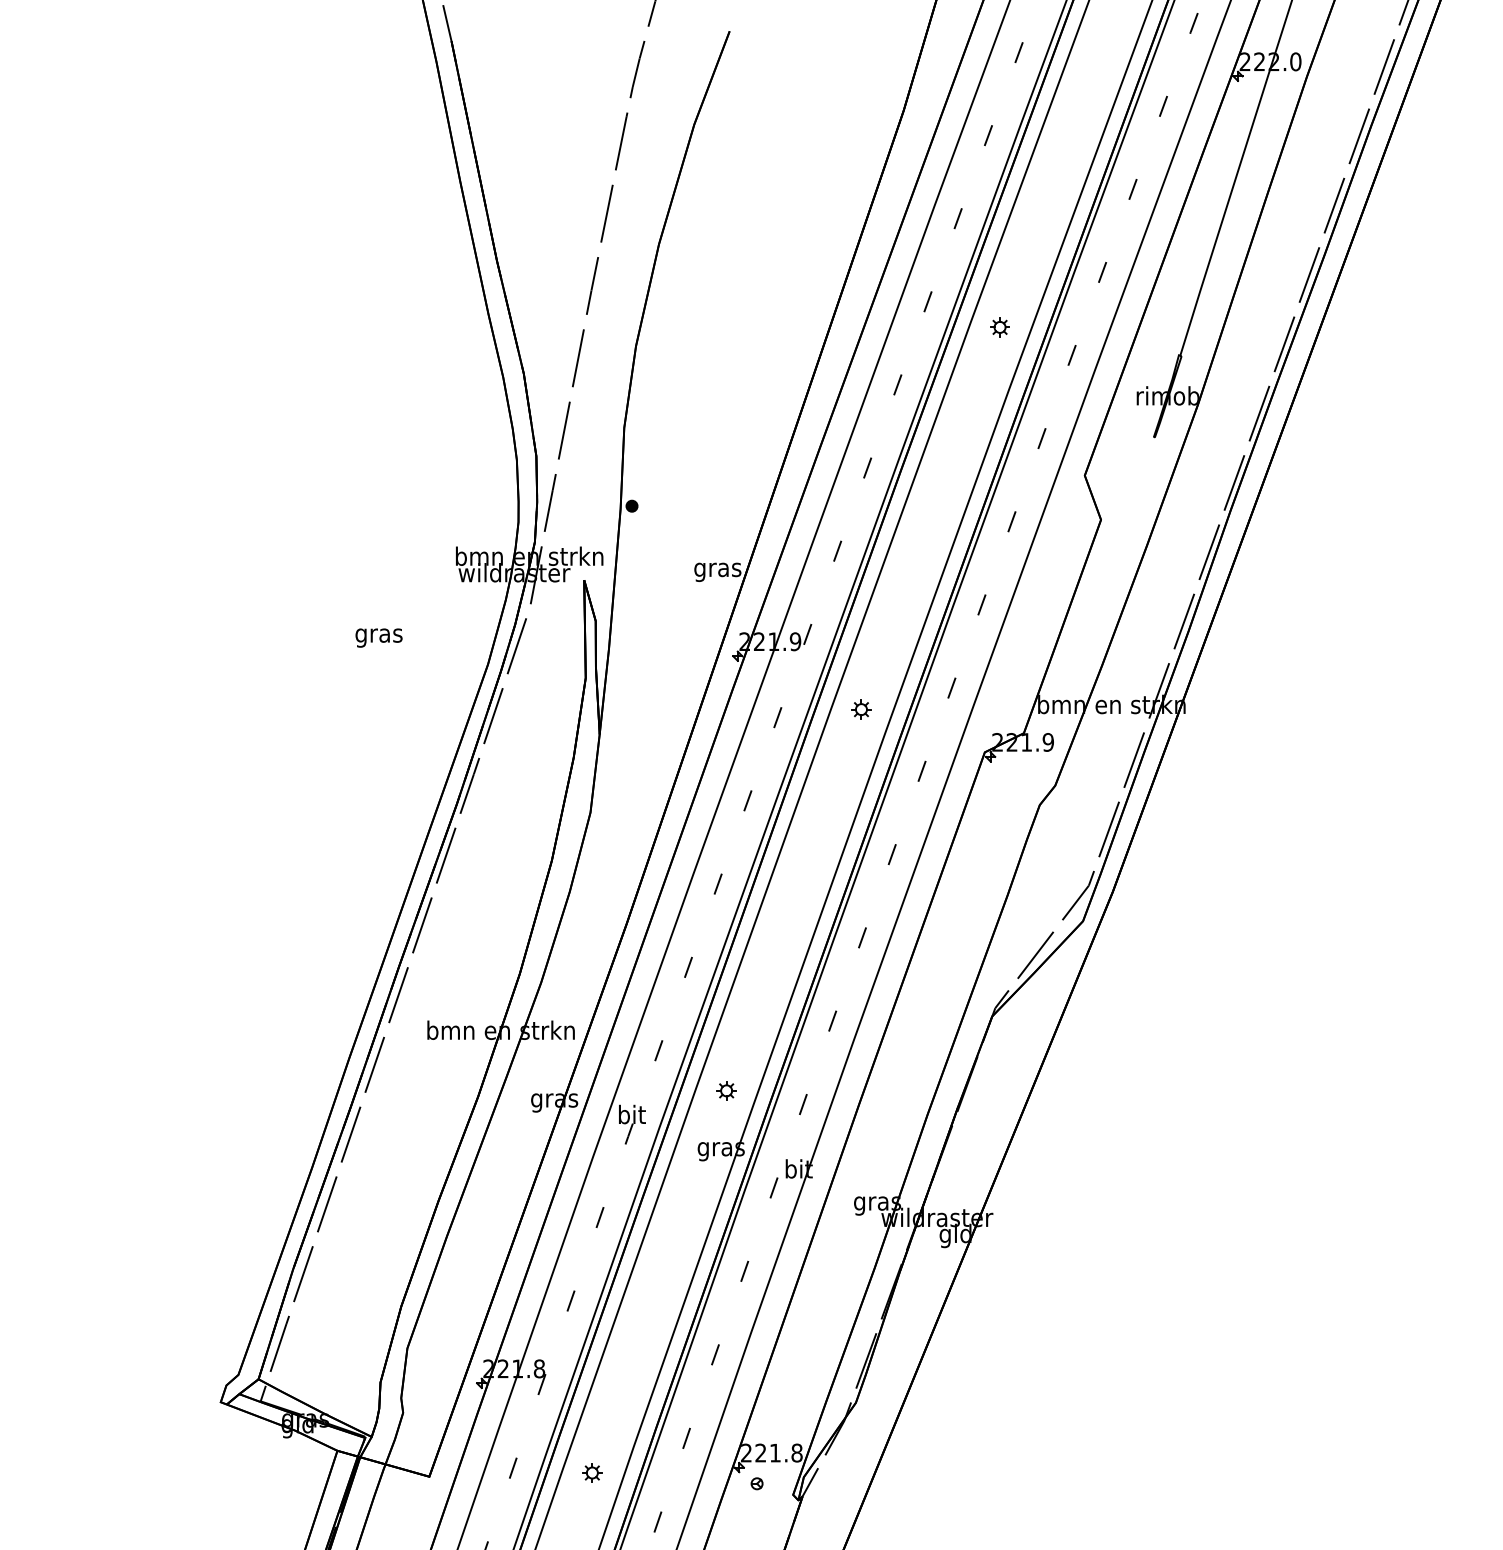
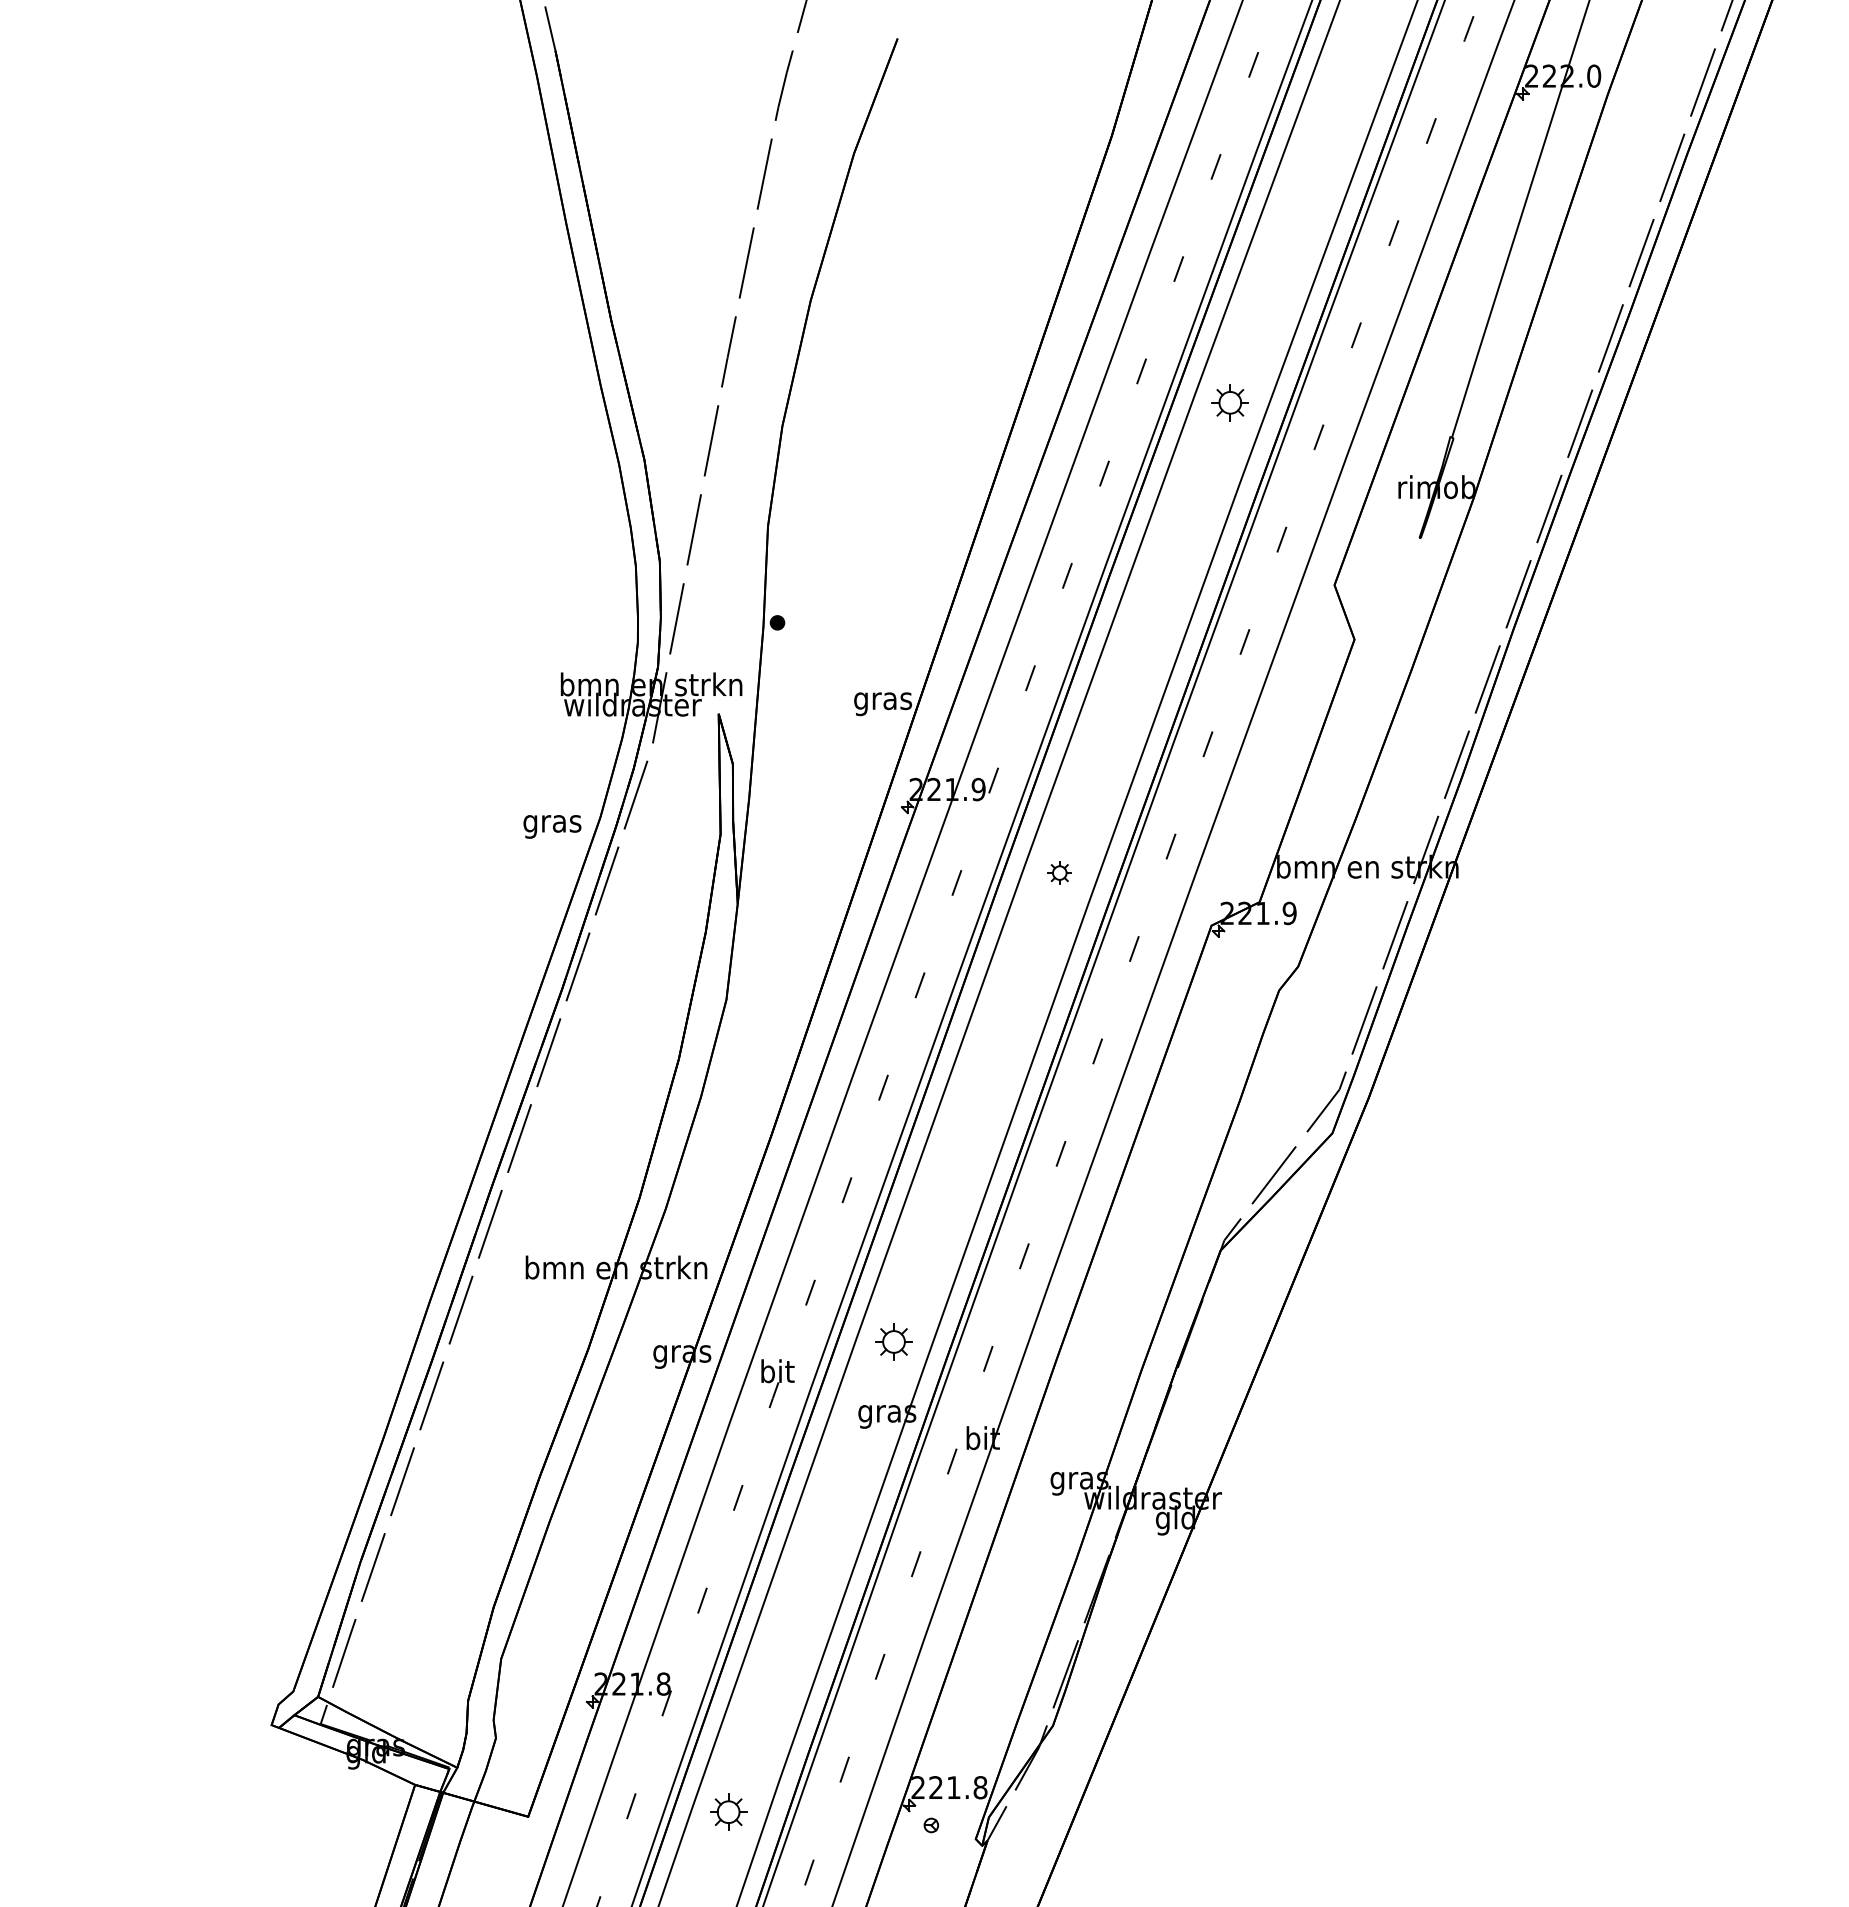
part: (999, 327) -> (1229, 402), size x1.6
text: (378, 637) -> (551, 826), moved
part: (726, 1090) -> (893, 1341), size x1.6
part: (592, 1472) -> (728, 1811), size x1.6

